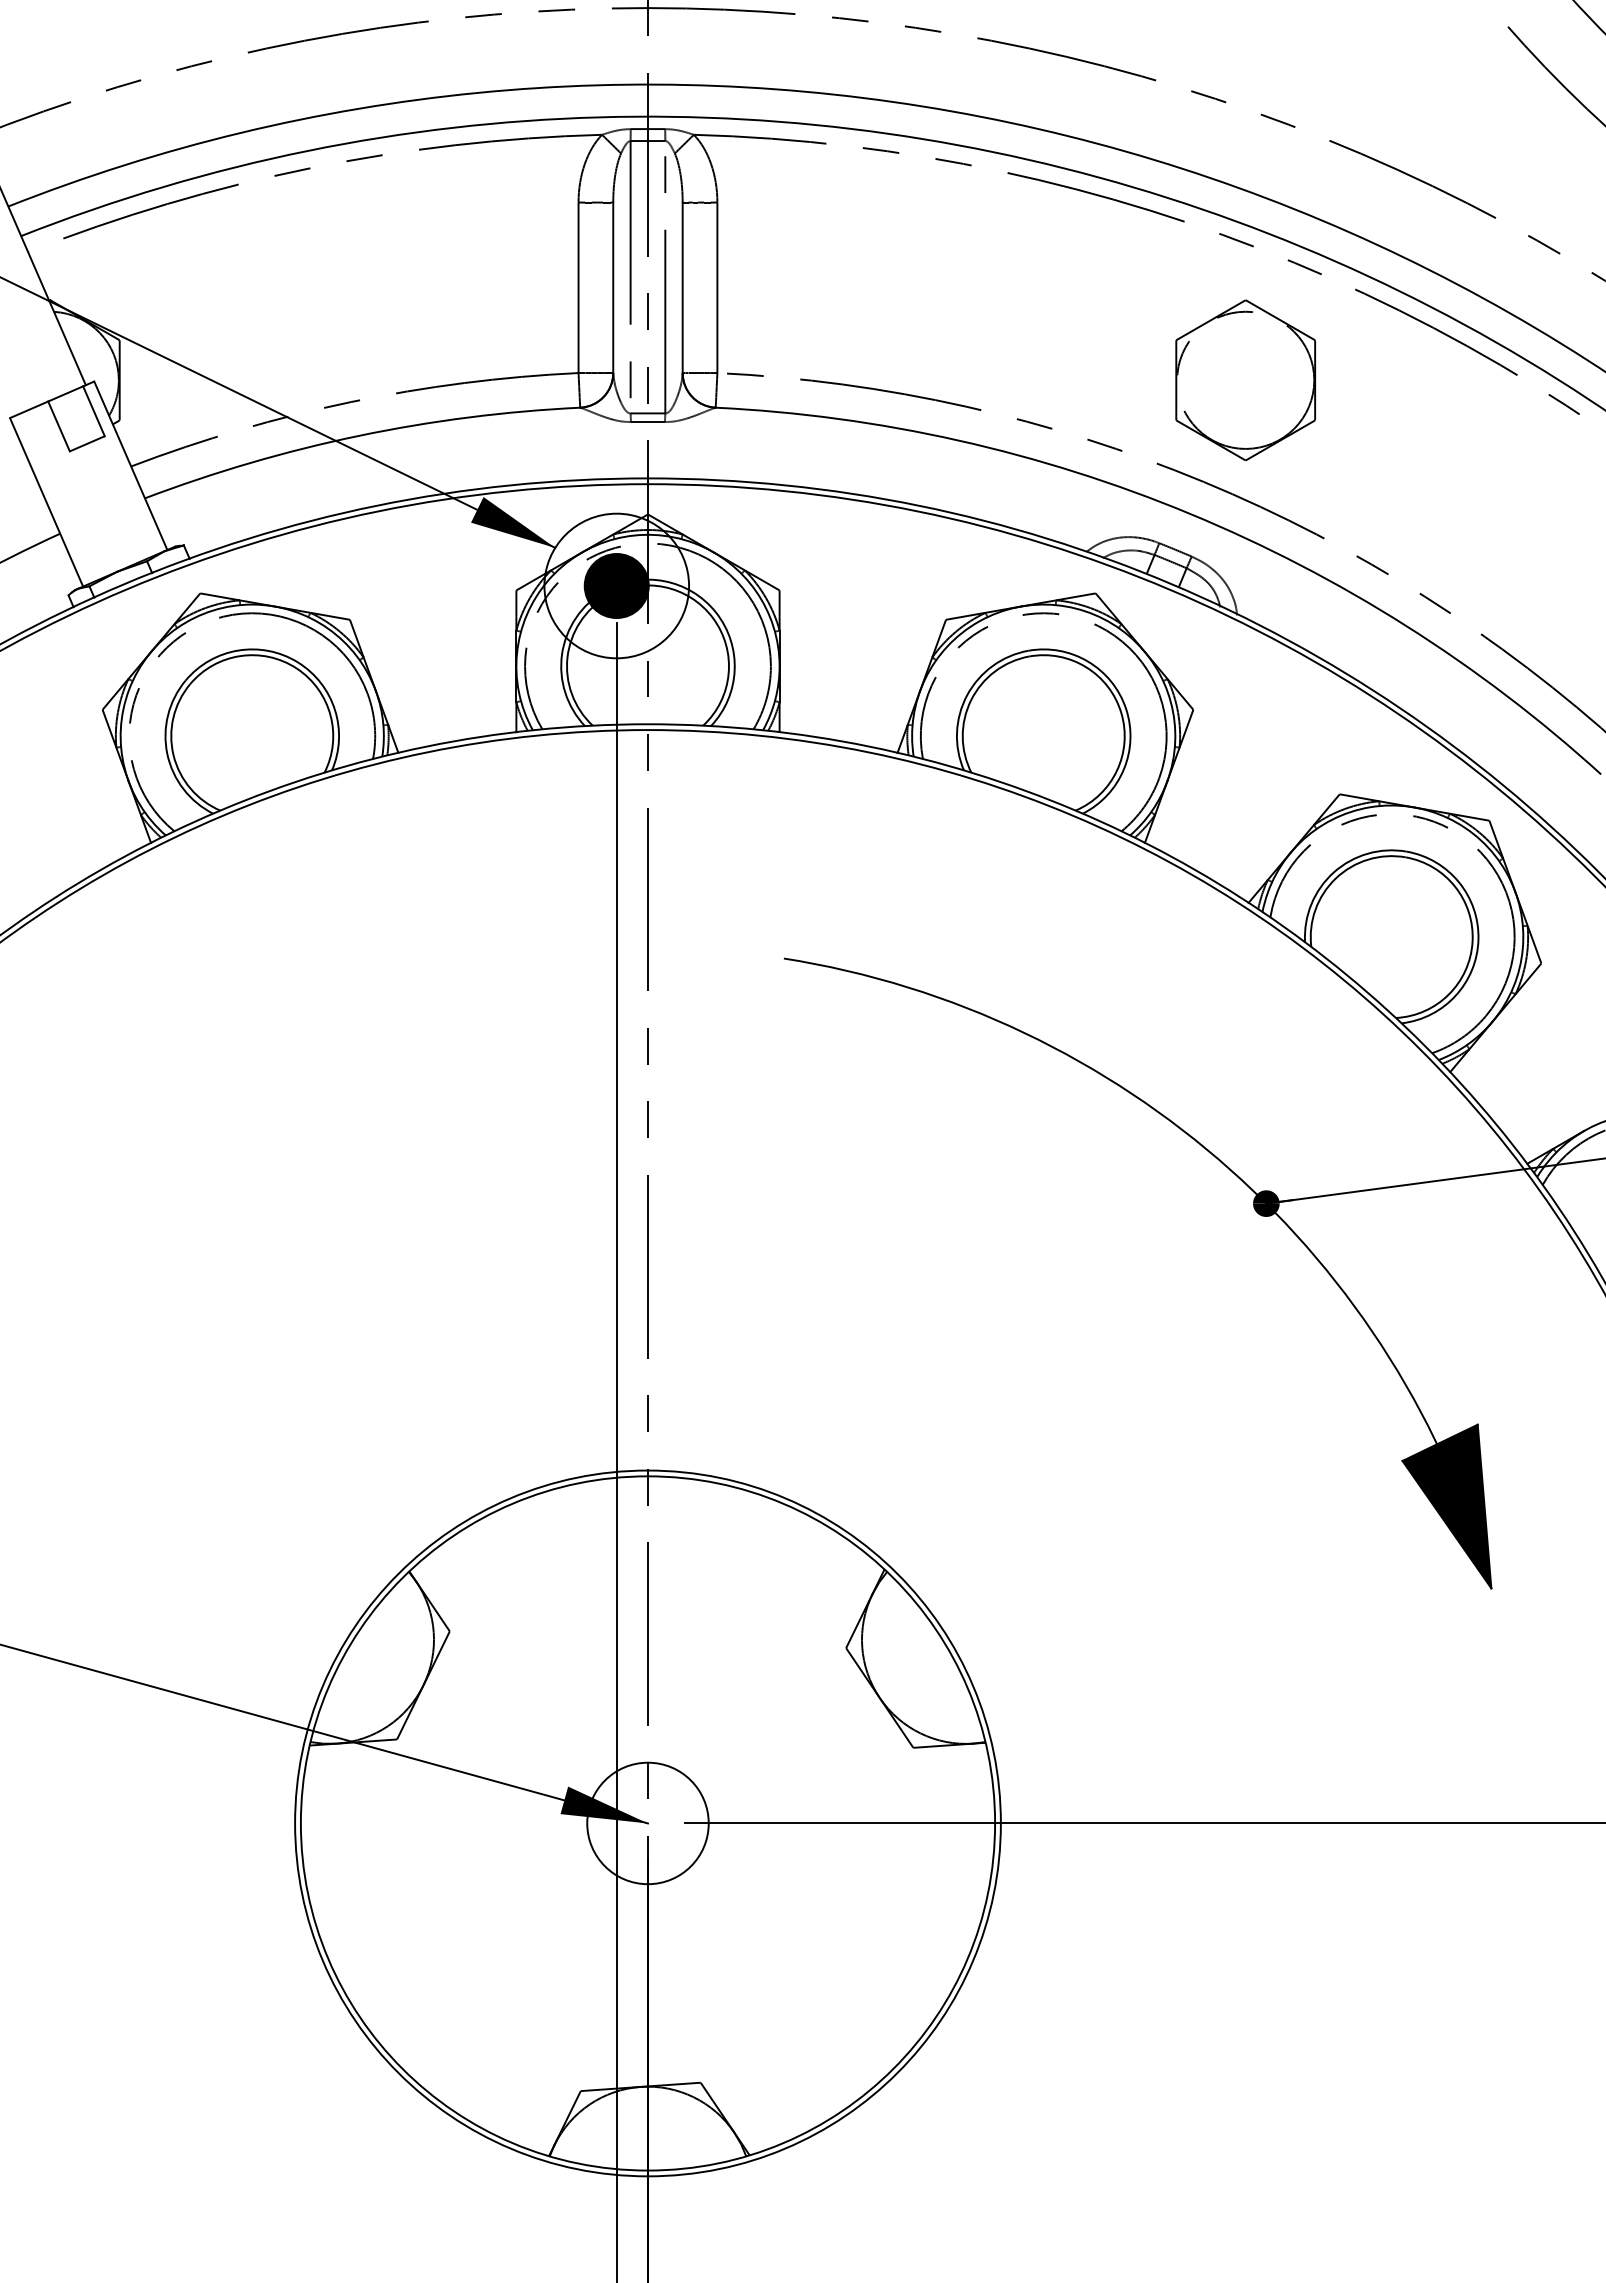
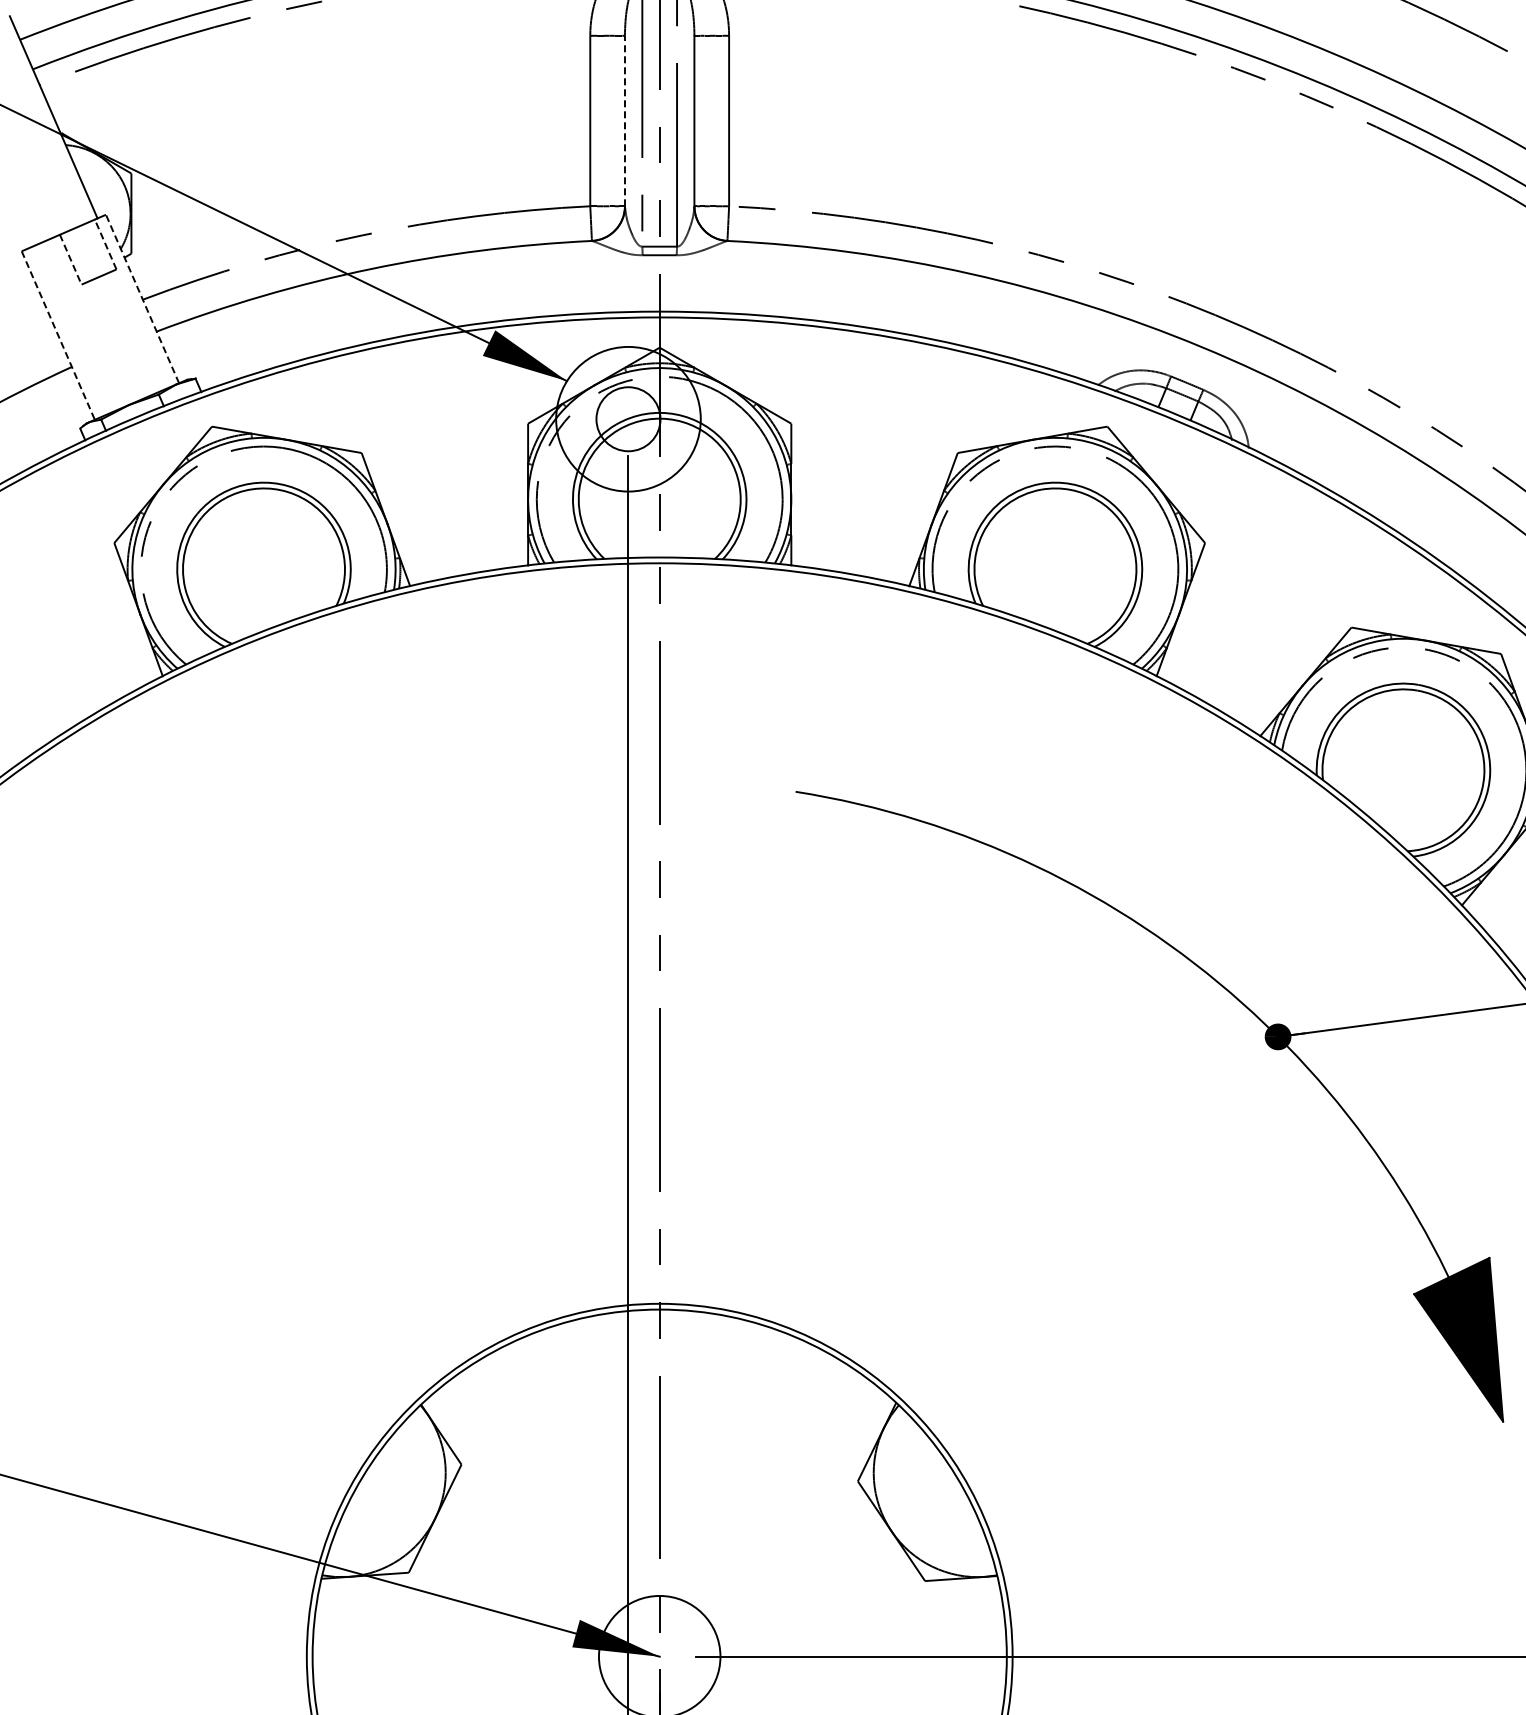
line: (613, 287) -> (625, 120), solid -> dashed
part: (1245, 380) -> (1257, 213), removed
line: (93, 410) -> (105, 243), solid -> dashed
line: (59, 426) -> (71, 259), solid -> dashed
line: (130, 465) -> (142, 298), solid -> dashed
line: (46, 502) -> (58, 335), solid -> dashed
fill: (616, 585) -> (628, 418), removed

